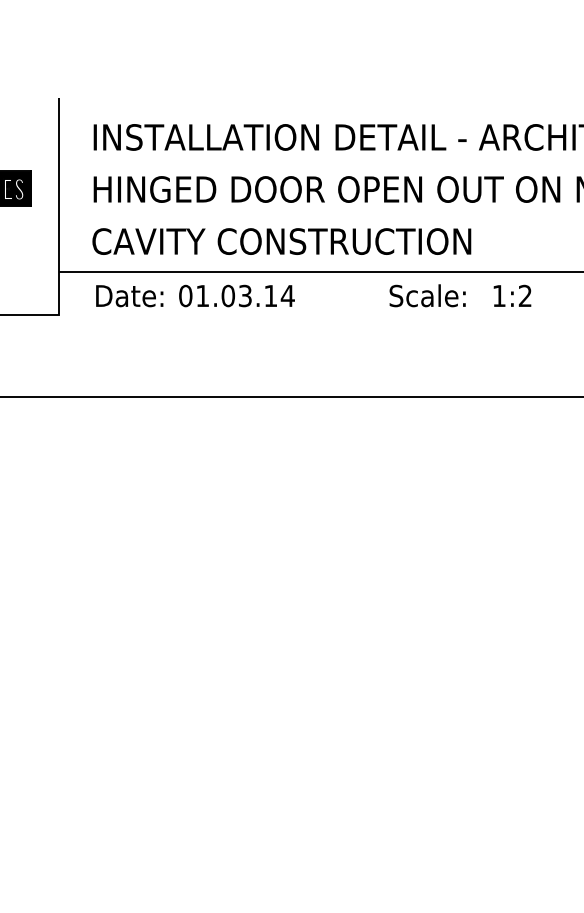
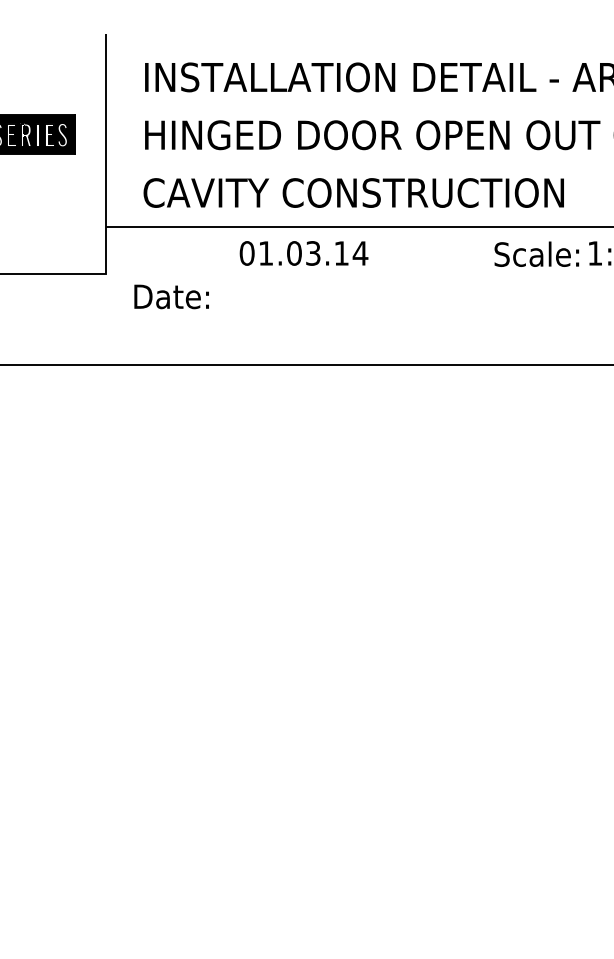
text: (427, 295) -> (536, 253), moved
text: (129, 296) -> (171, 297), moved

